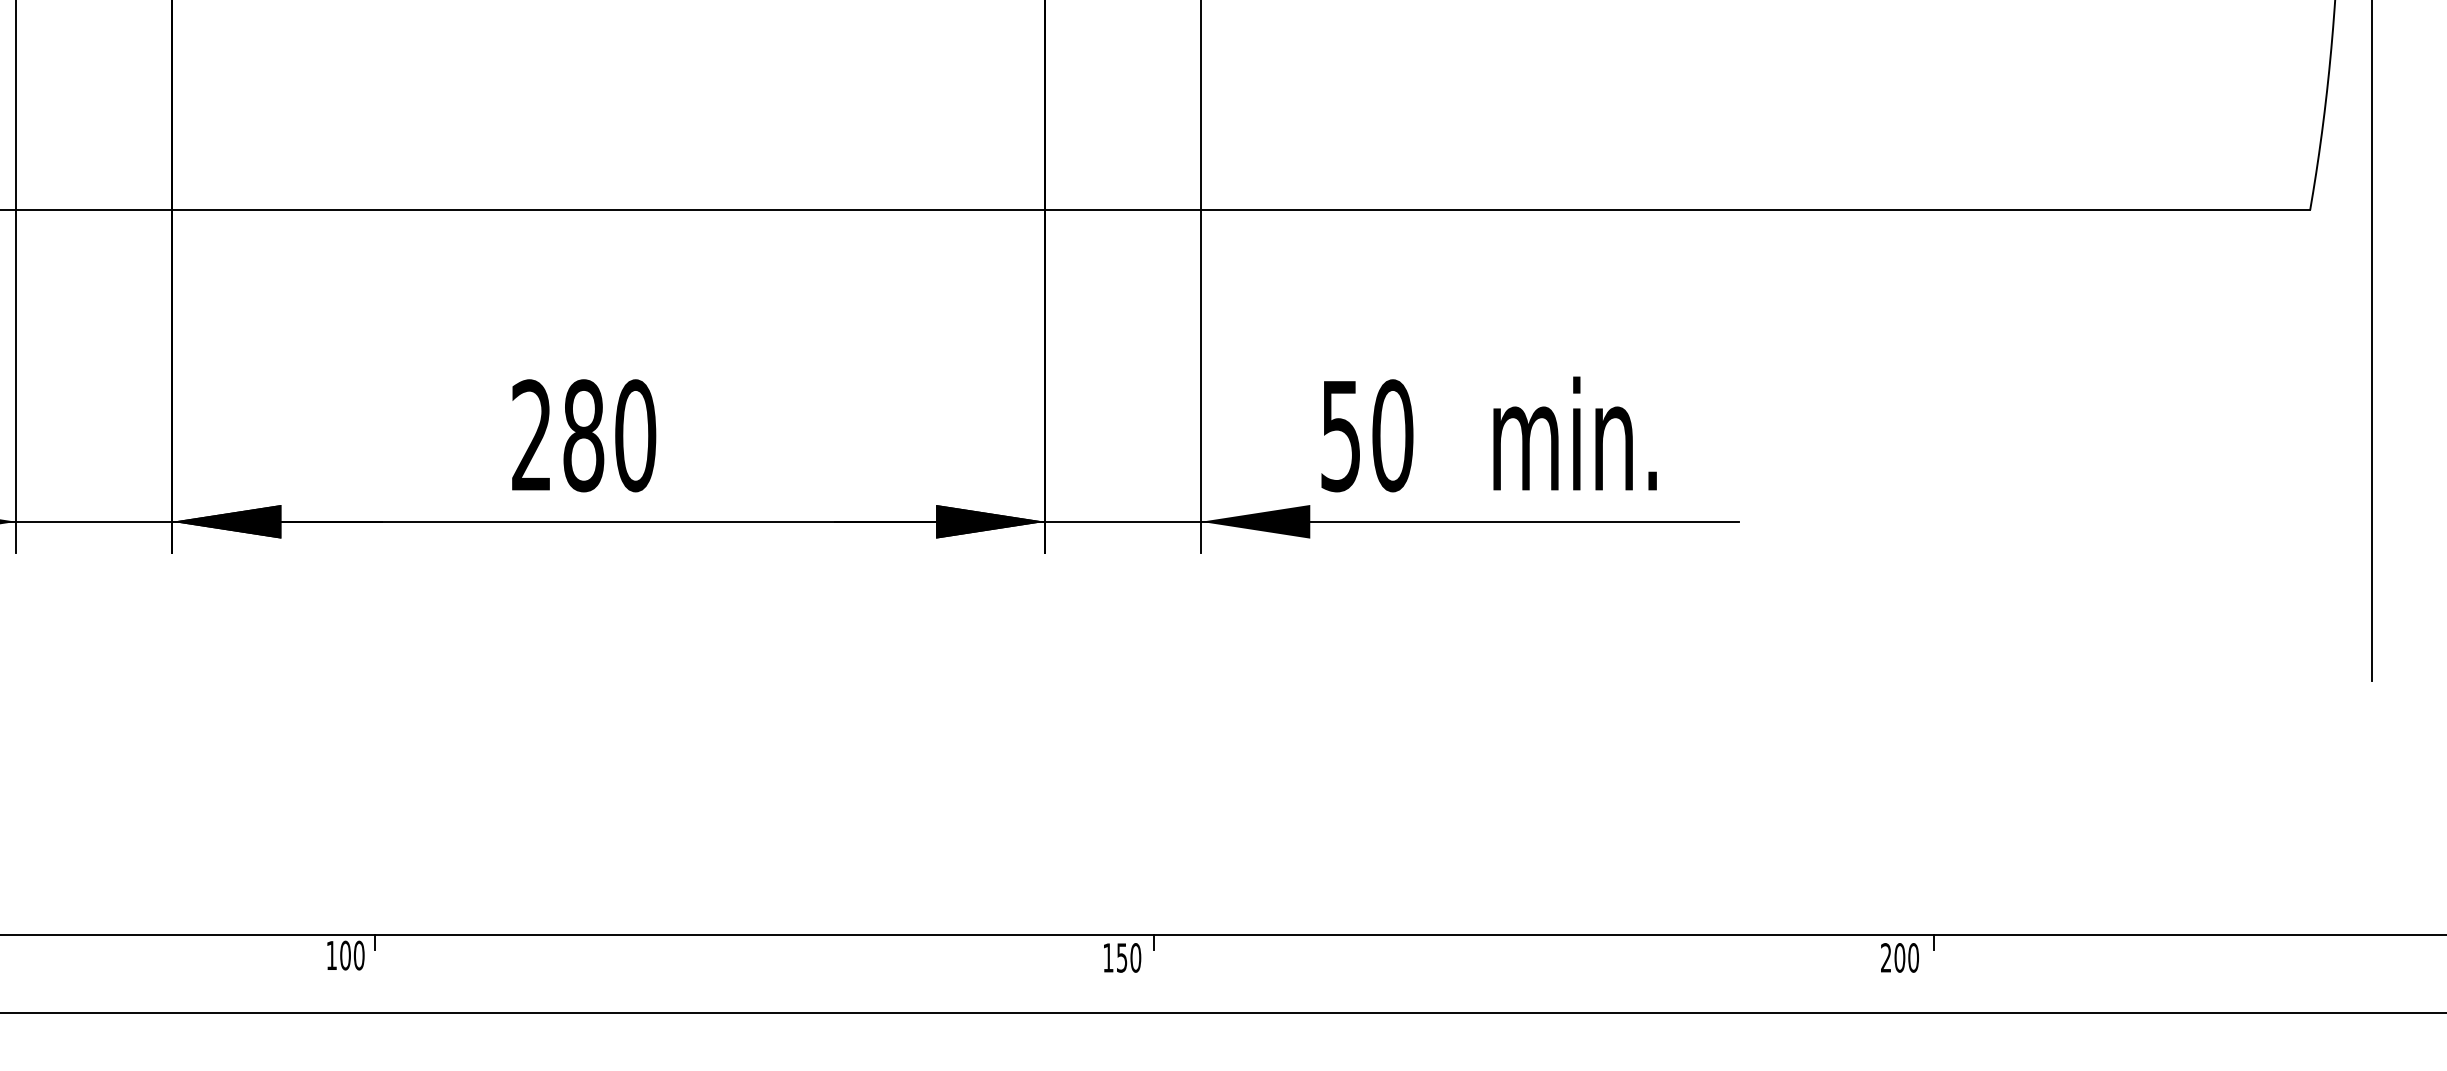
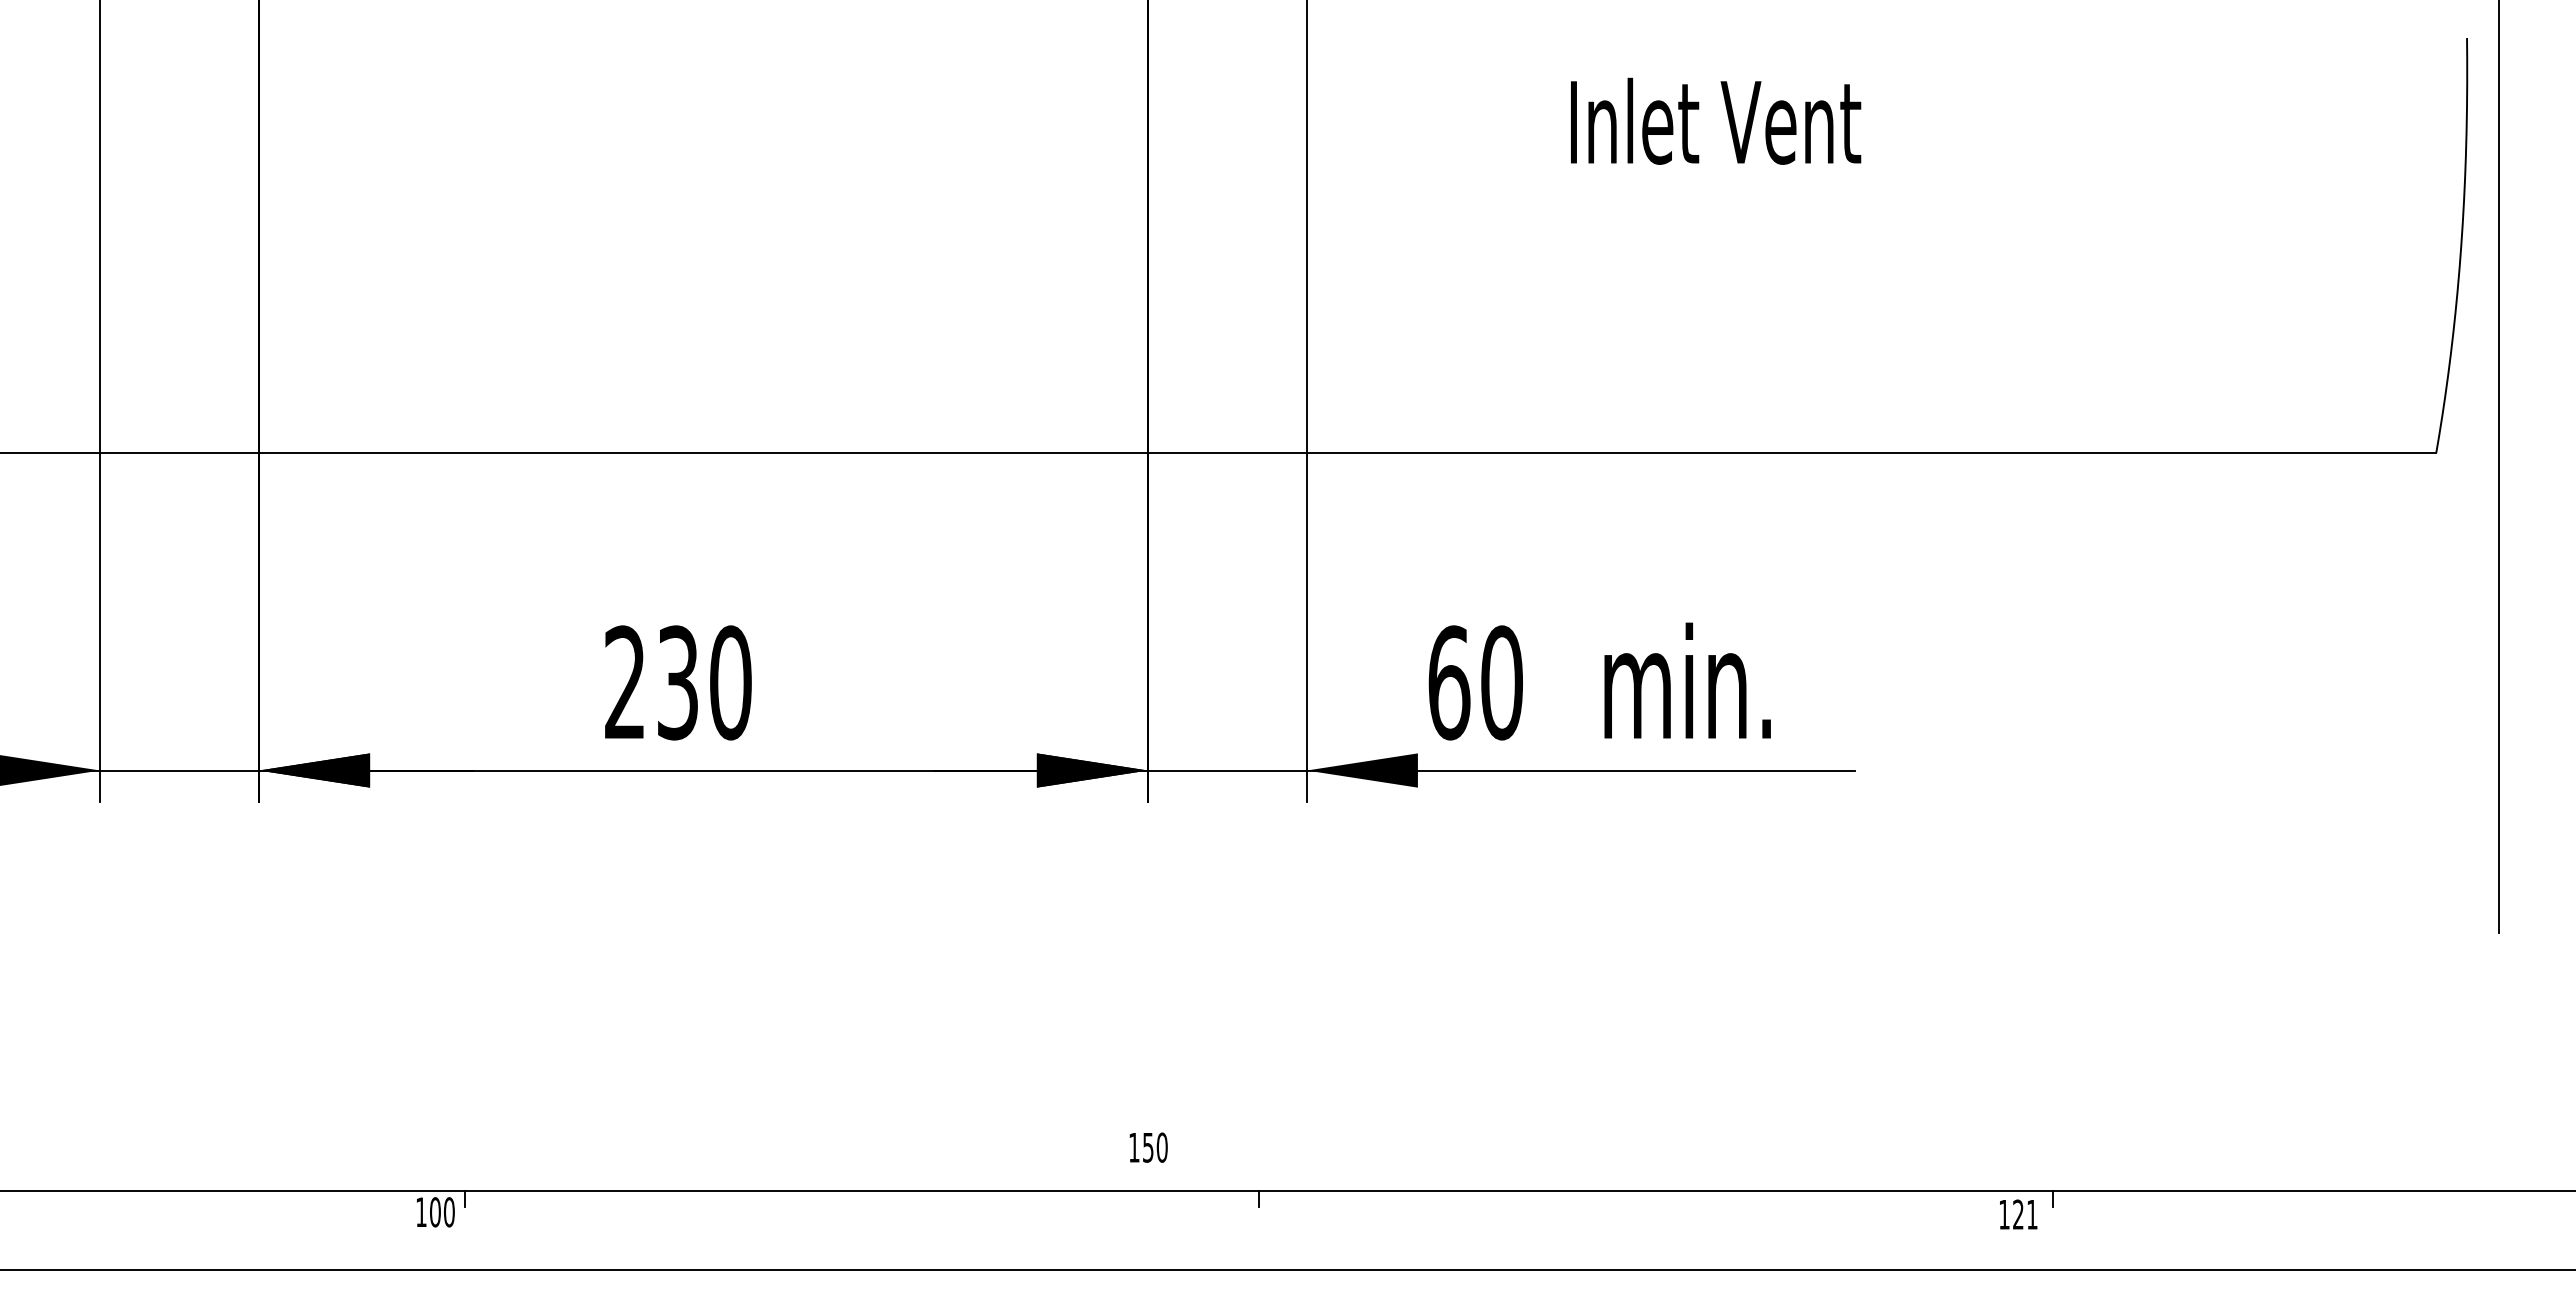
text: (583, 435) -> (677, 682), 280 -> 230
text: (1341, 435) -> (1449, 682), 50 -> 60
text: (1122, 957) -> (1148, 1147), moved
text: (1899, 957) -> (2018, 1214), 200 -> 121

